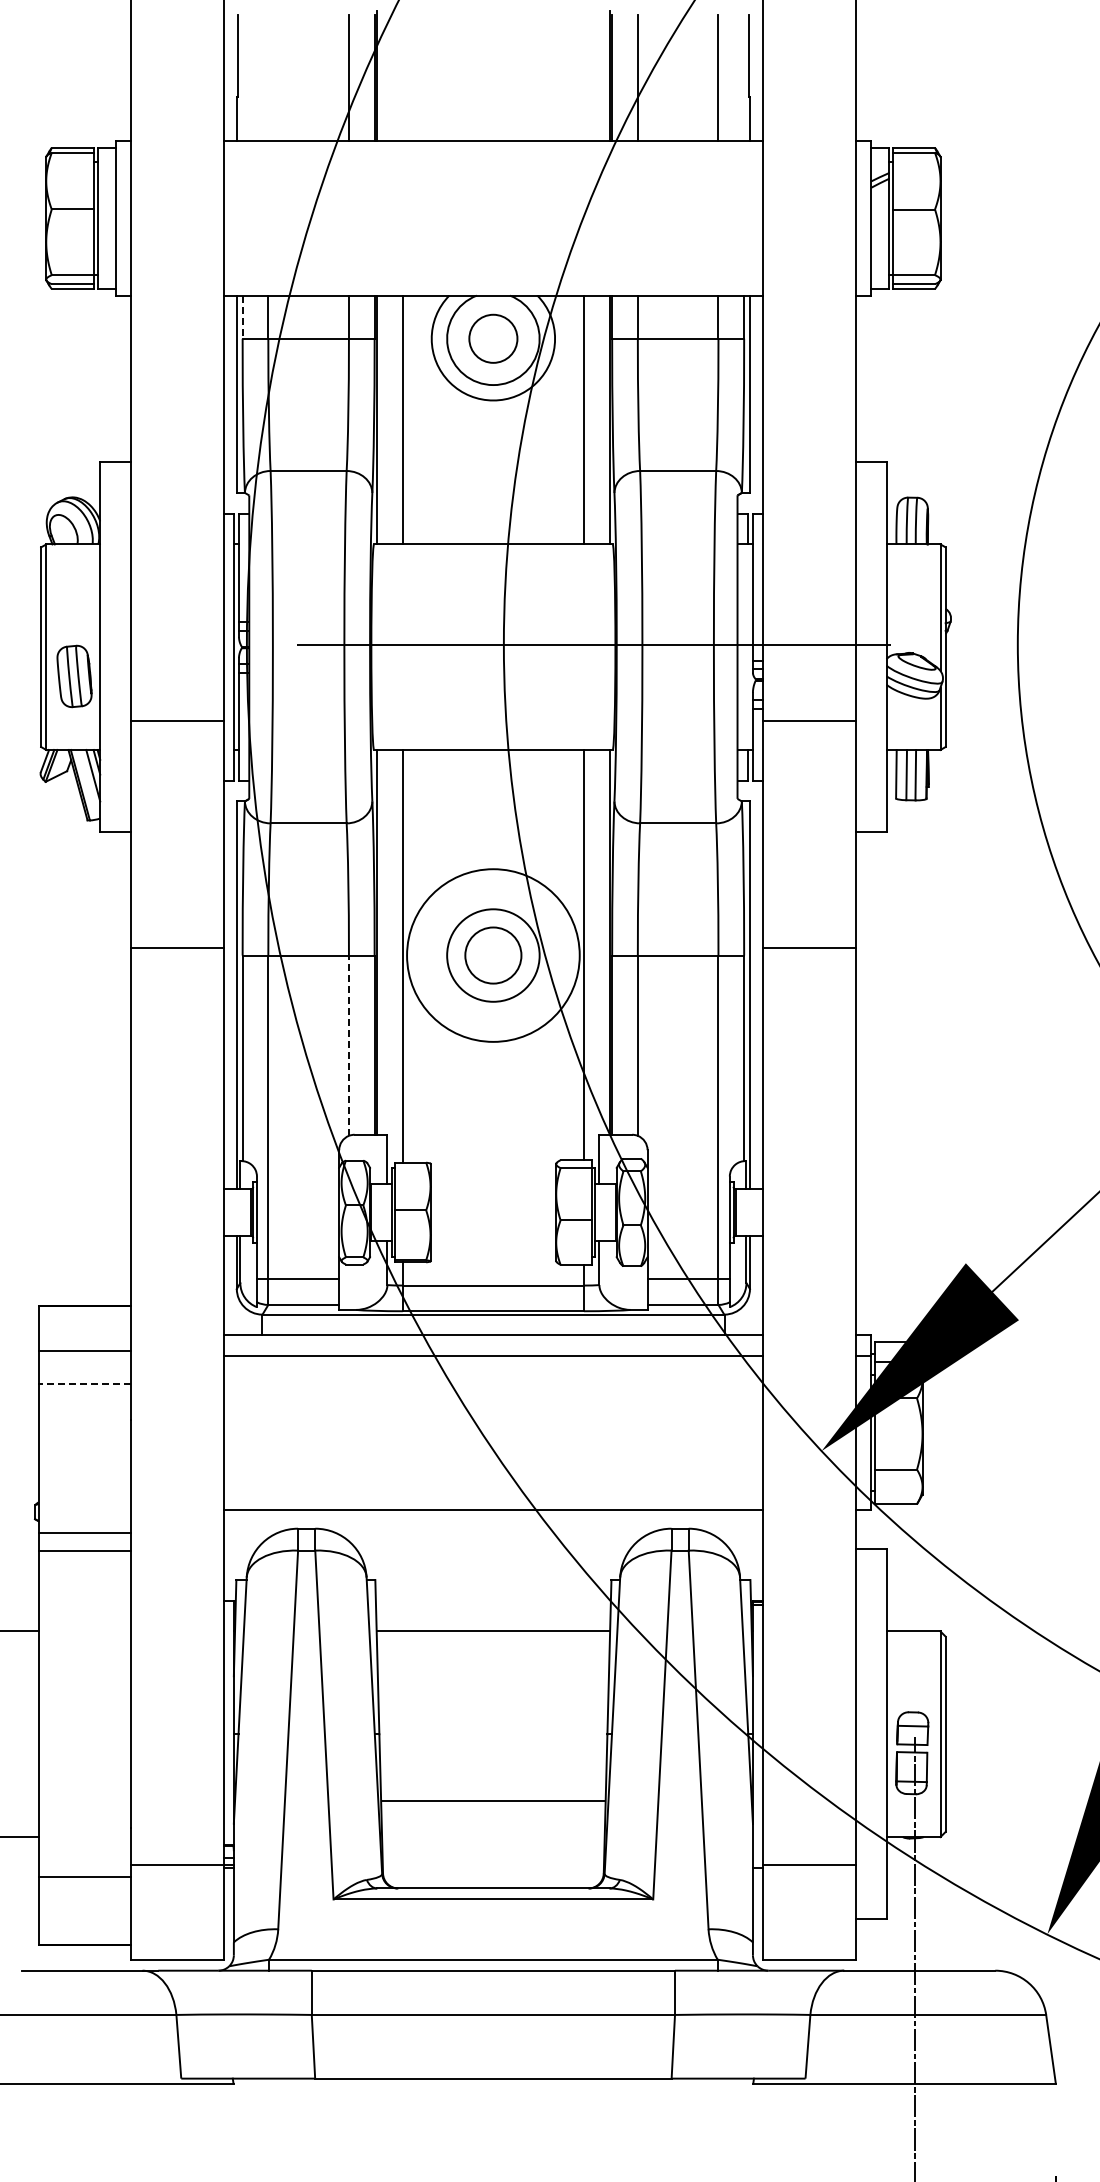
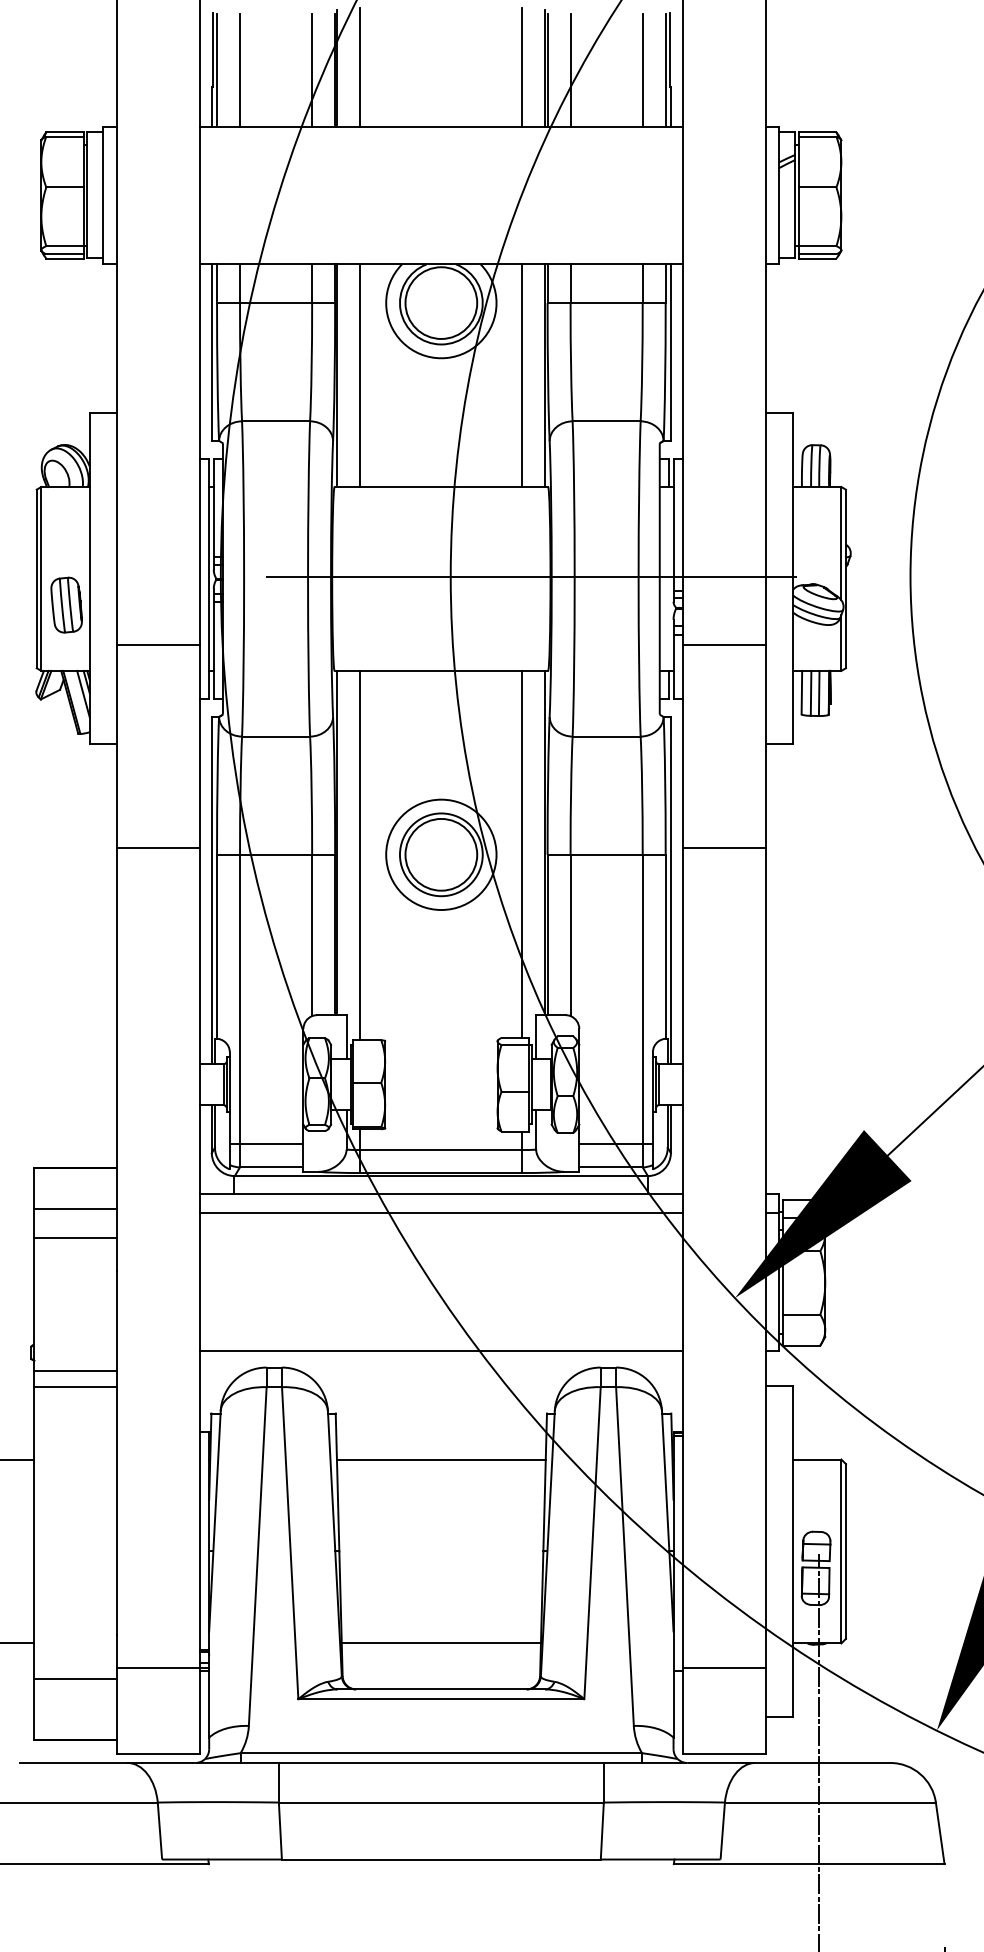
line: (402, 74) -> (360, 66), added
line: (584, 74) -> (522, 66), added
line: (242, 78) -> (216, 70), added
line: (268, 78) -> (240, 70), added
line: (744, 78) -> (665, 70), added
line: (242, 317) -> (216, 284), dashed -> solid
circle: (493, 338) -> (441, 302), size x1.67
circle: (493, 955) -> (441, 854), size x0.71
circle: (493, 955) -> (441, 854), size x1.43
line: (348, 1045) -> (311, 935), dashed -> solid
line: (84, 1384) -> (75, 1238), dashed -> solid
line: (493, 1801) -> (441, 1643), moved

